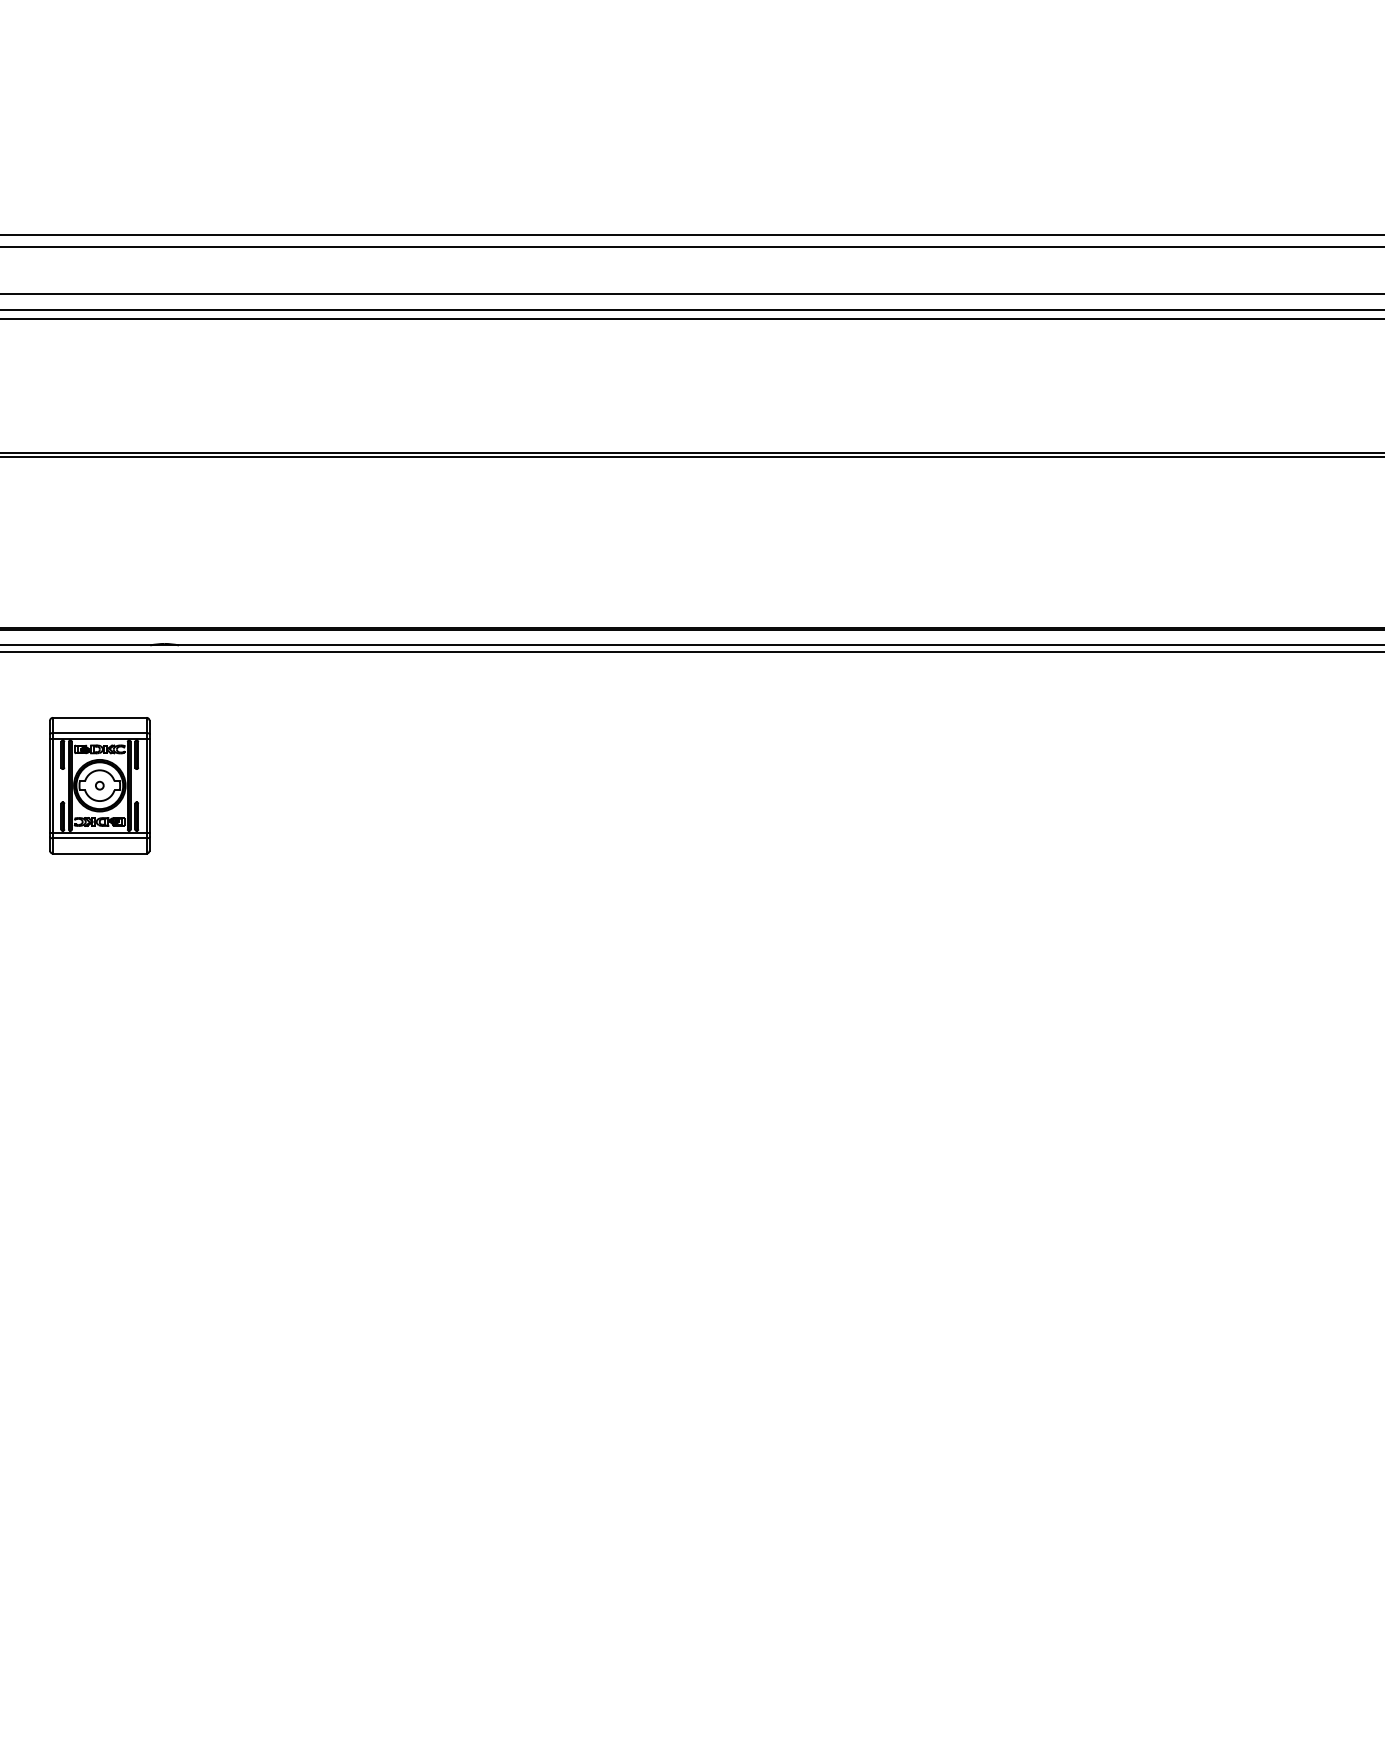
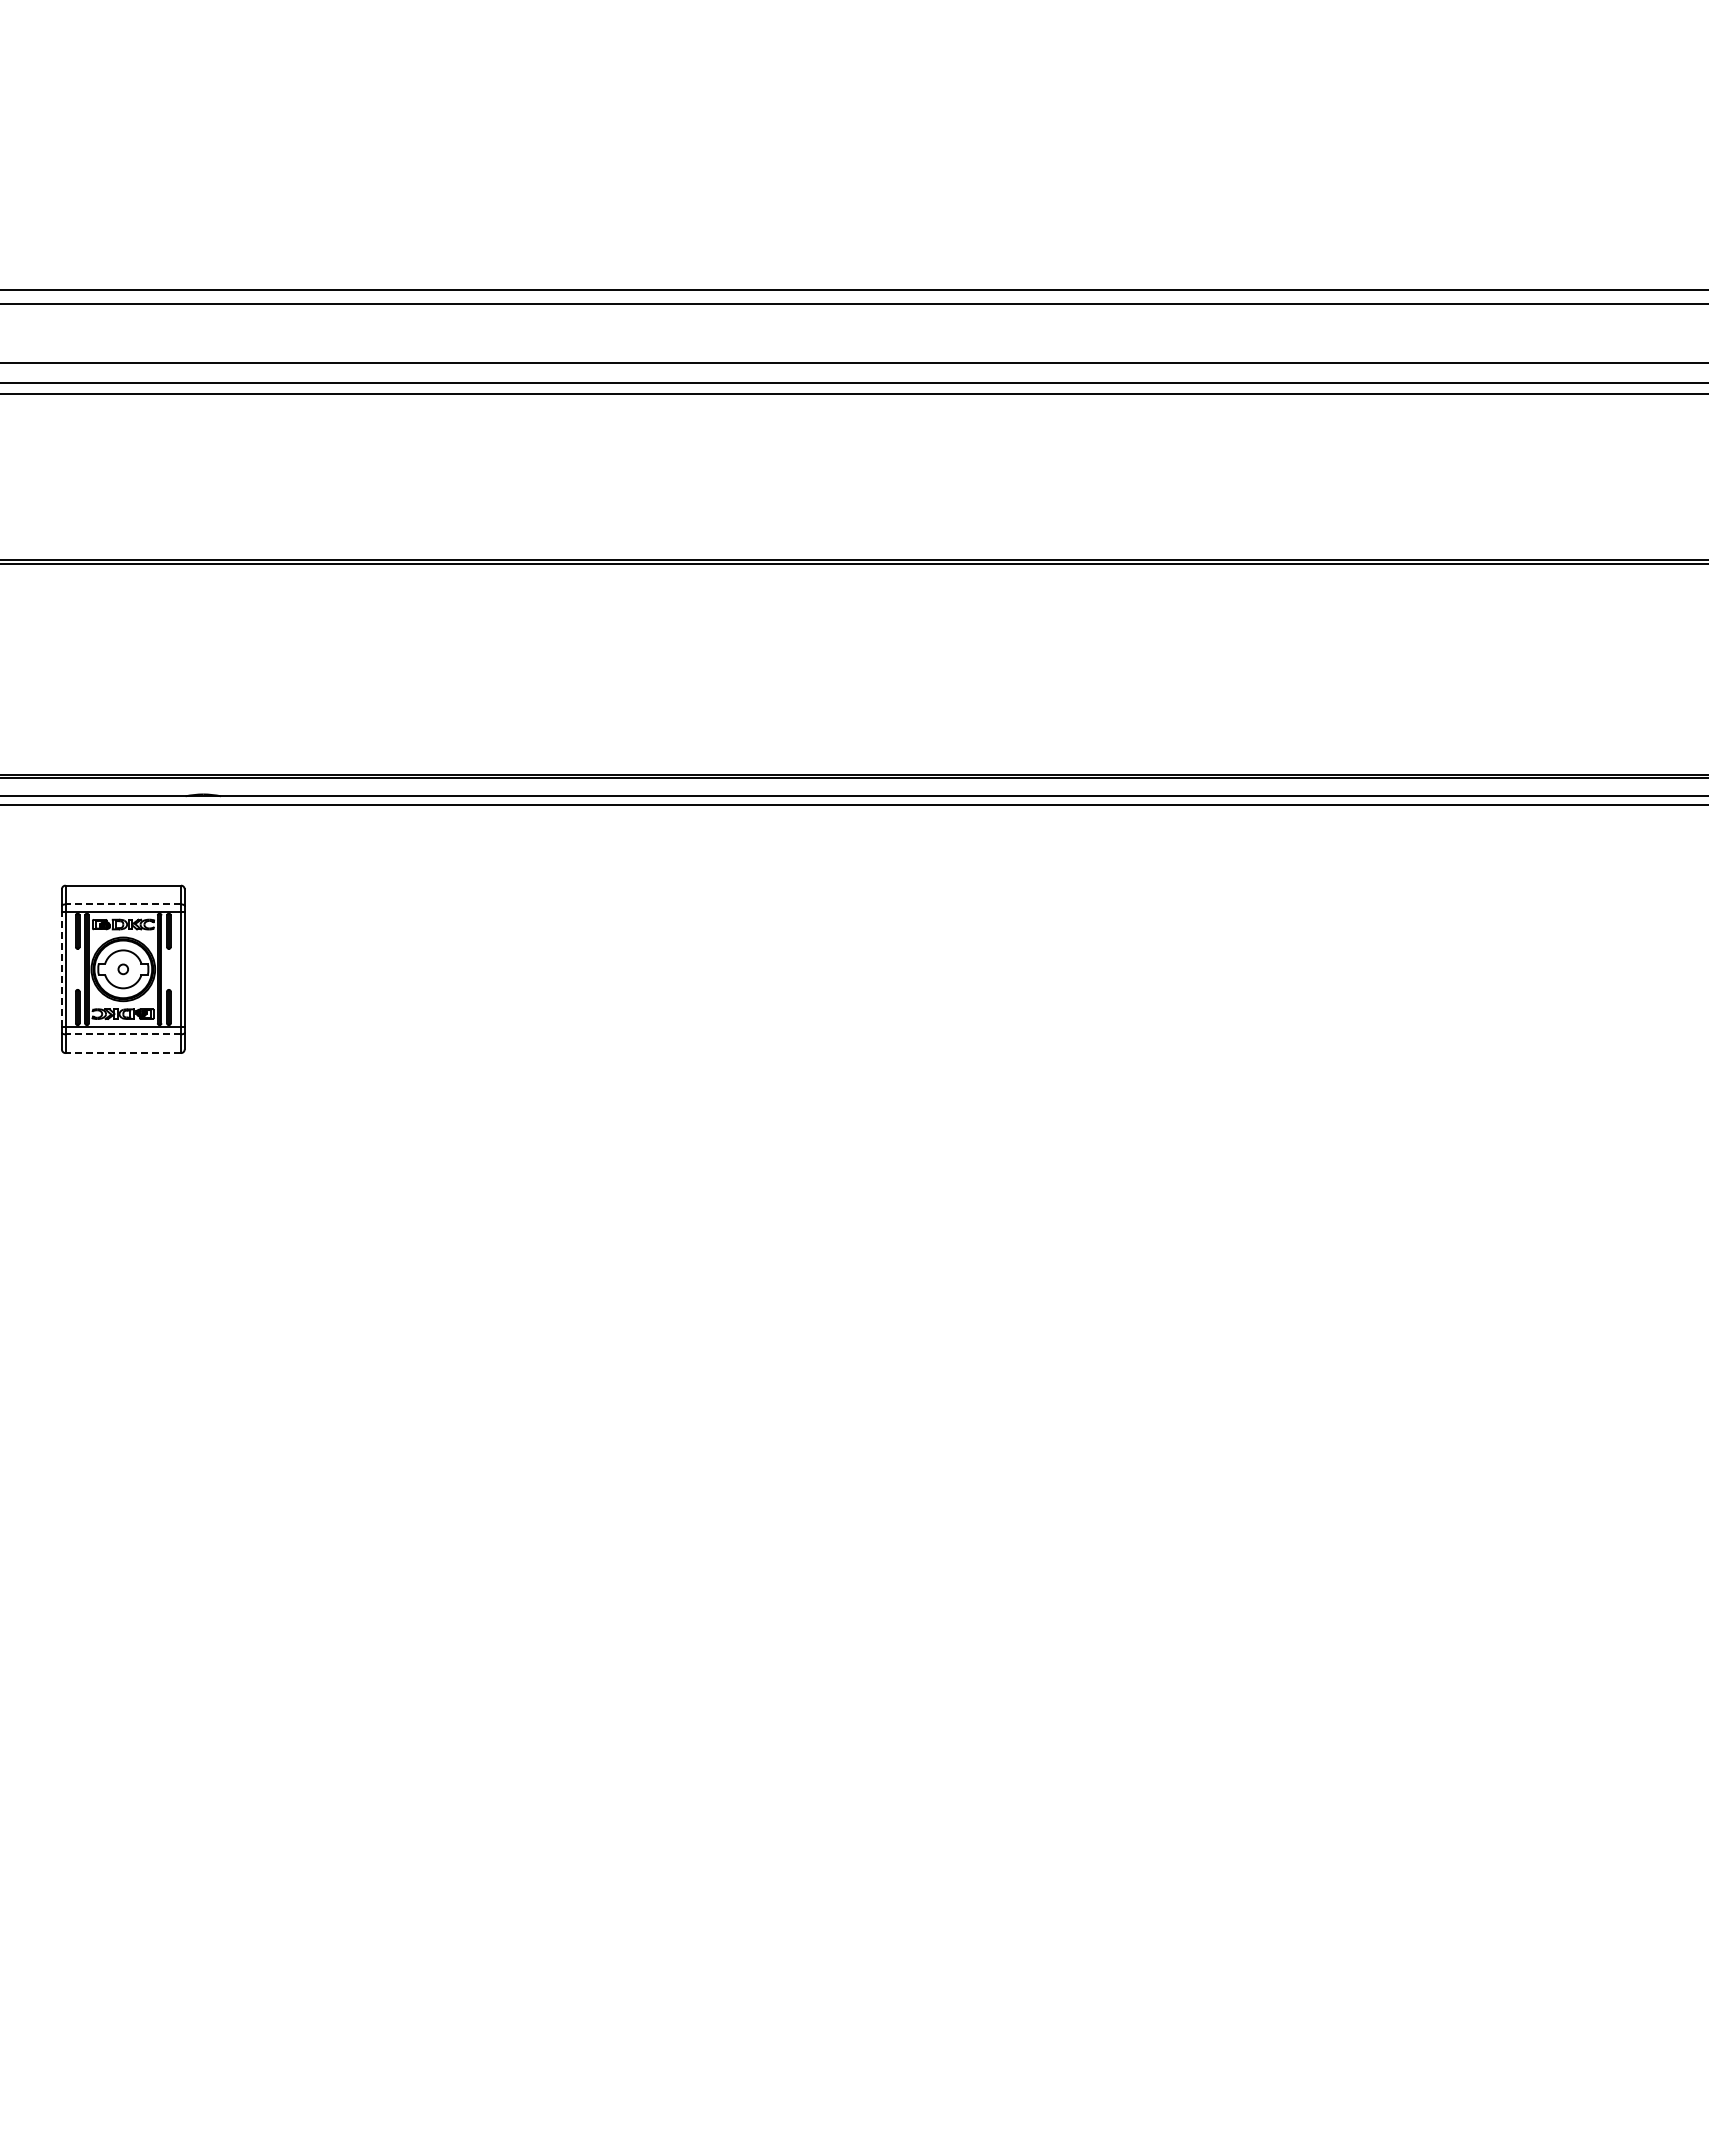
line: (99, 733) -> (123, 904), solid -> dashed
line: (49, 785) -> (61, 969), solid -> dashed
line: (99, 838) -> (123, 1034), solid -> dashed
line: (99, 853) -> (123, 1053), solid -> dashed

